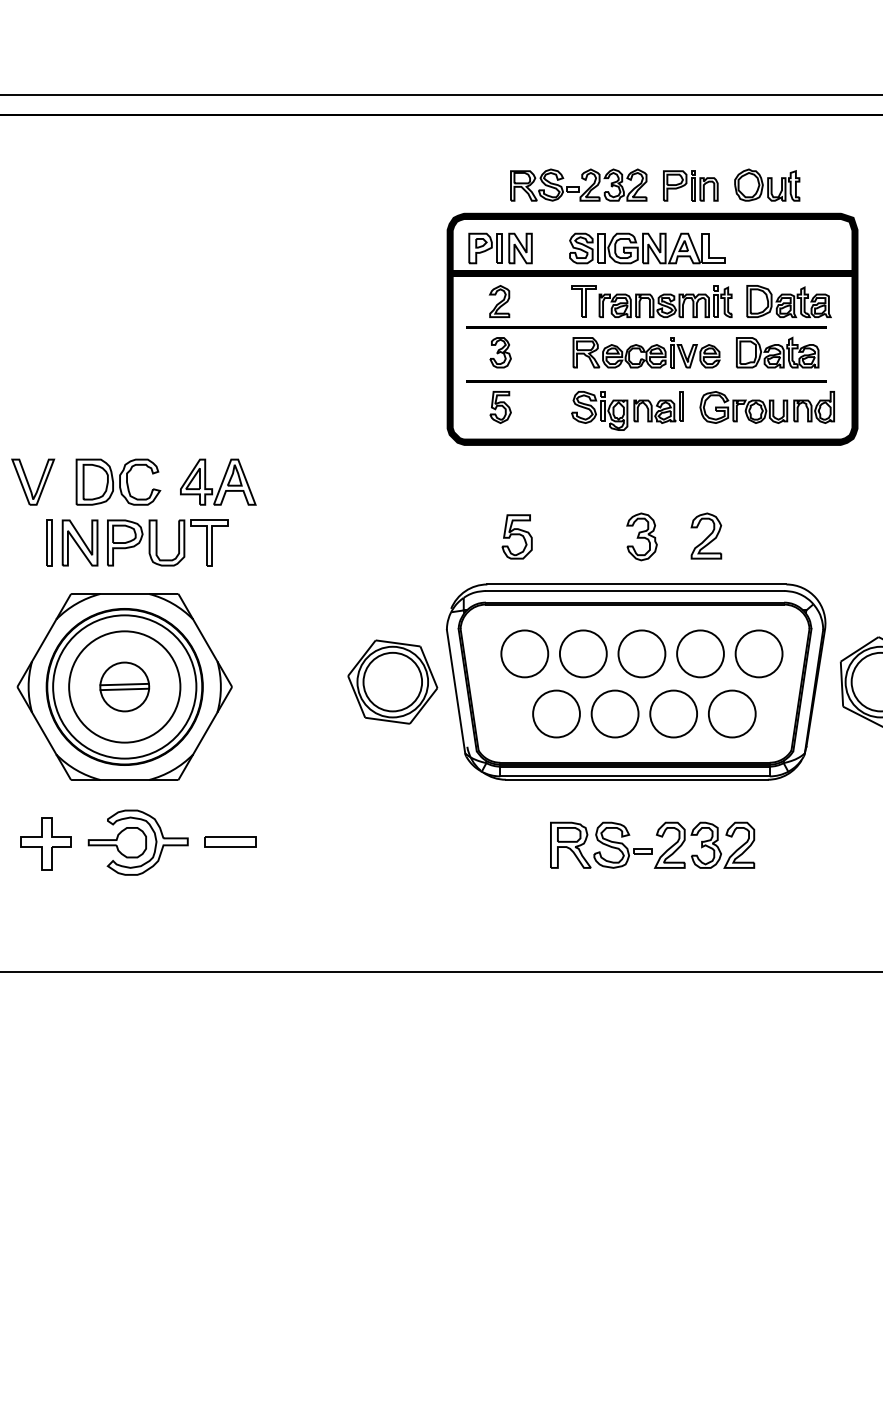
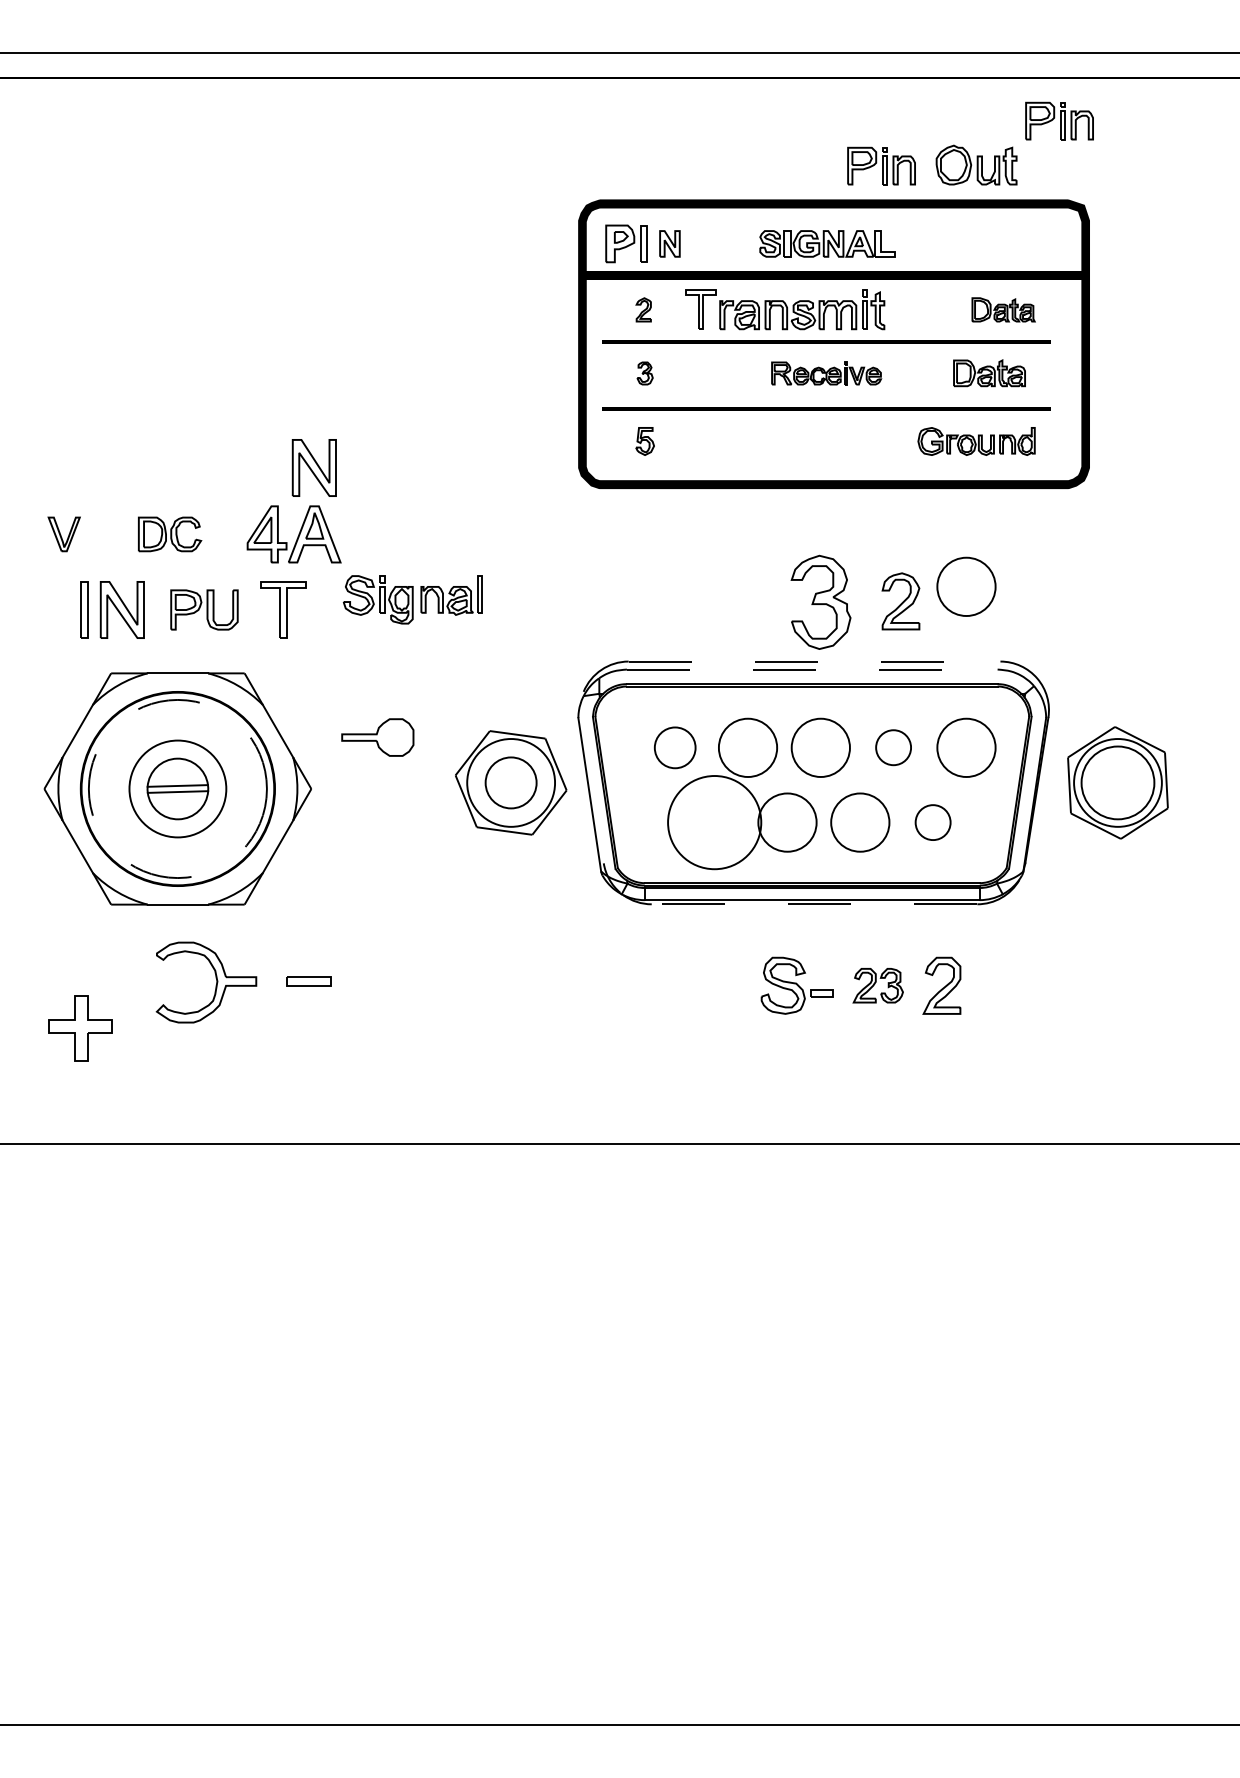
part: (833, 149) -> (1059, 120), added
part: (578, 184) -> (742, 164), removed
part: (520, 248) -> (669, 243), size x0.7
part: (647, 248) -> (827, 243), size x0.7
part: (499, 301) -> (643, 309), size x0.6
part: (652, 301) -> (785, 309), moved
part: (788, 301) -> (1003, 309), size x0.6
part: (777, 351) -> (989, 372), size x0.7
part: (500, 352) -> (644, 373), size x0.6
part: (646, 352) -> (826, 373), size x0.6
part: (500, 407) -> (644, 441), size x0.7
part: (767, 407) -> (976, 441), size x0.7
part: (627, 410) -> (412, 599), moved
part: (233, 428) -> (313, 467), added
part: (33, 482) -> (64, 534), size x0.6
part: (118, 482) -> (169, 534), size x0.6
circle: (759, 524) -> (966, 586), added
part: (516, 536) -> (665, 602), removed
part: (641, 536) -> (820, 602), size x1.6
part: (146, 542) -> (204, 609), size x0.7
line: (636, 584) -> (814, 661), solid -> dashed
line: (635, 590) -> (812, 669), solid -> dashed
circle: (525, 653) -> (675, 747), size x0.7
circle: (700, 653) -> (893, 747), size x0.6
circle: (392, 681) -> (510, 782), size x0.7
circle: (124, 686) -> (177, 788), size x0.7
circle: (124, 686) -> (177, 788), solid -> dashed
circle: (556, 713) -> (714, 822), size x1.6
circle: (732, 713) -> (933, 822), size x0.6
line: (636, 779) -> (814, 904), solid -> dashed
part: (230, 841) -> (309, 981), size x0.7
part: (117, 842) -> (377, 737), moved
part: (46, 843) -> (80, 1028), moved
part: (570, 845) -> (731, 985), removed
part: (688, 845) -> (878, 985), size x0.6

